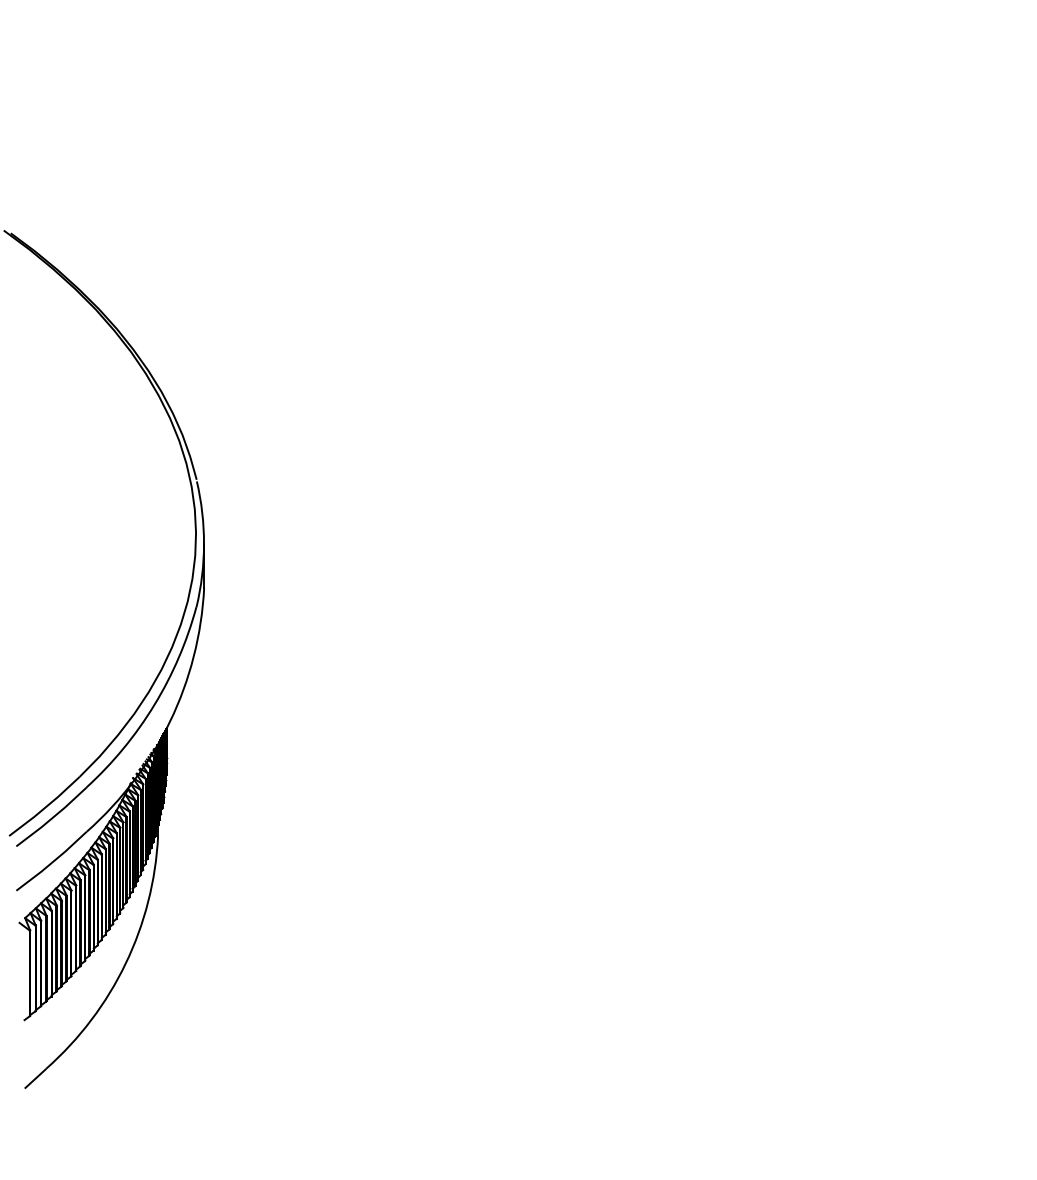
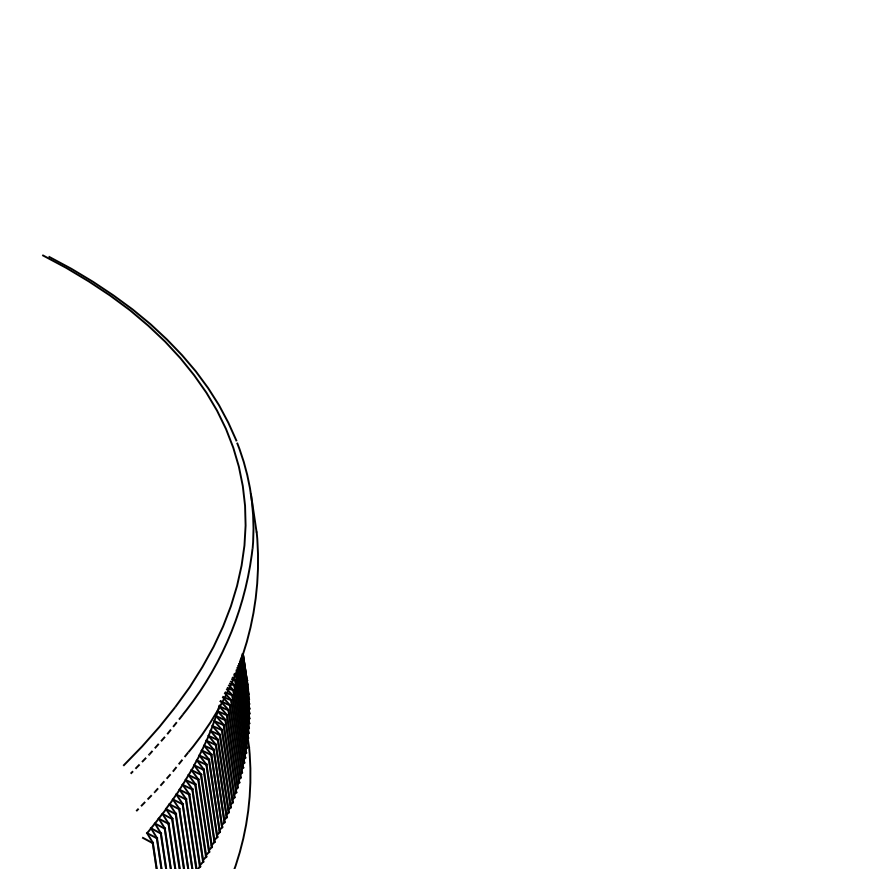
line: (52, 818) -> (157, 745), solid -> dashed
line: (52, 862) -> (163, 782), solid -> dashed

